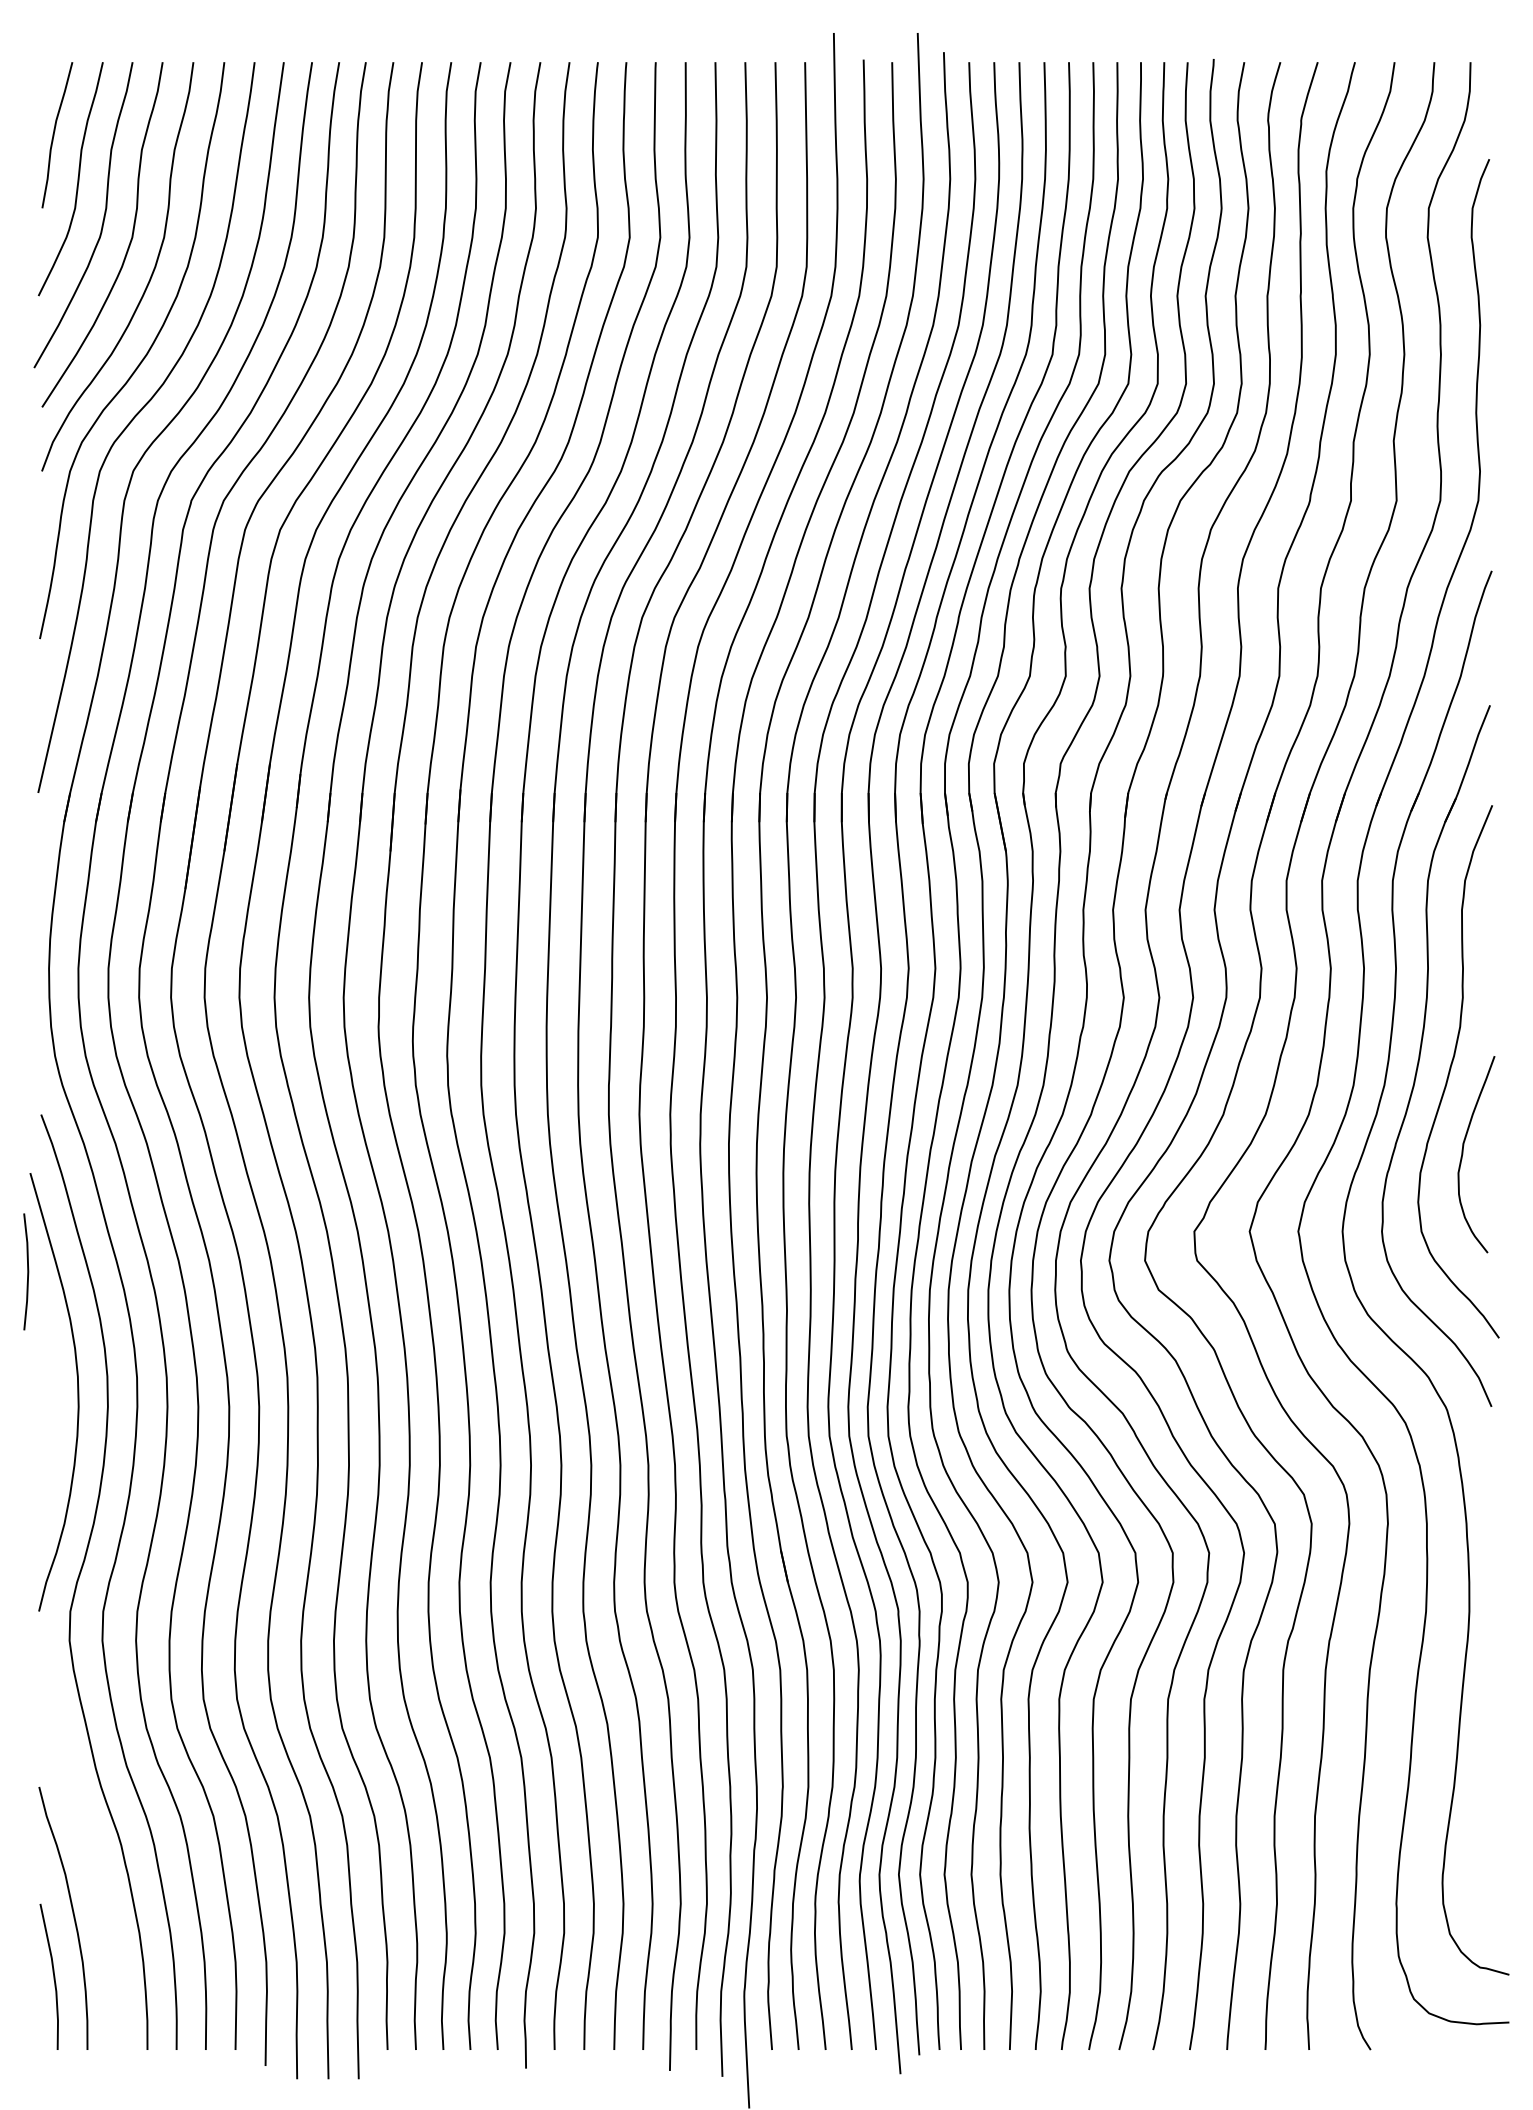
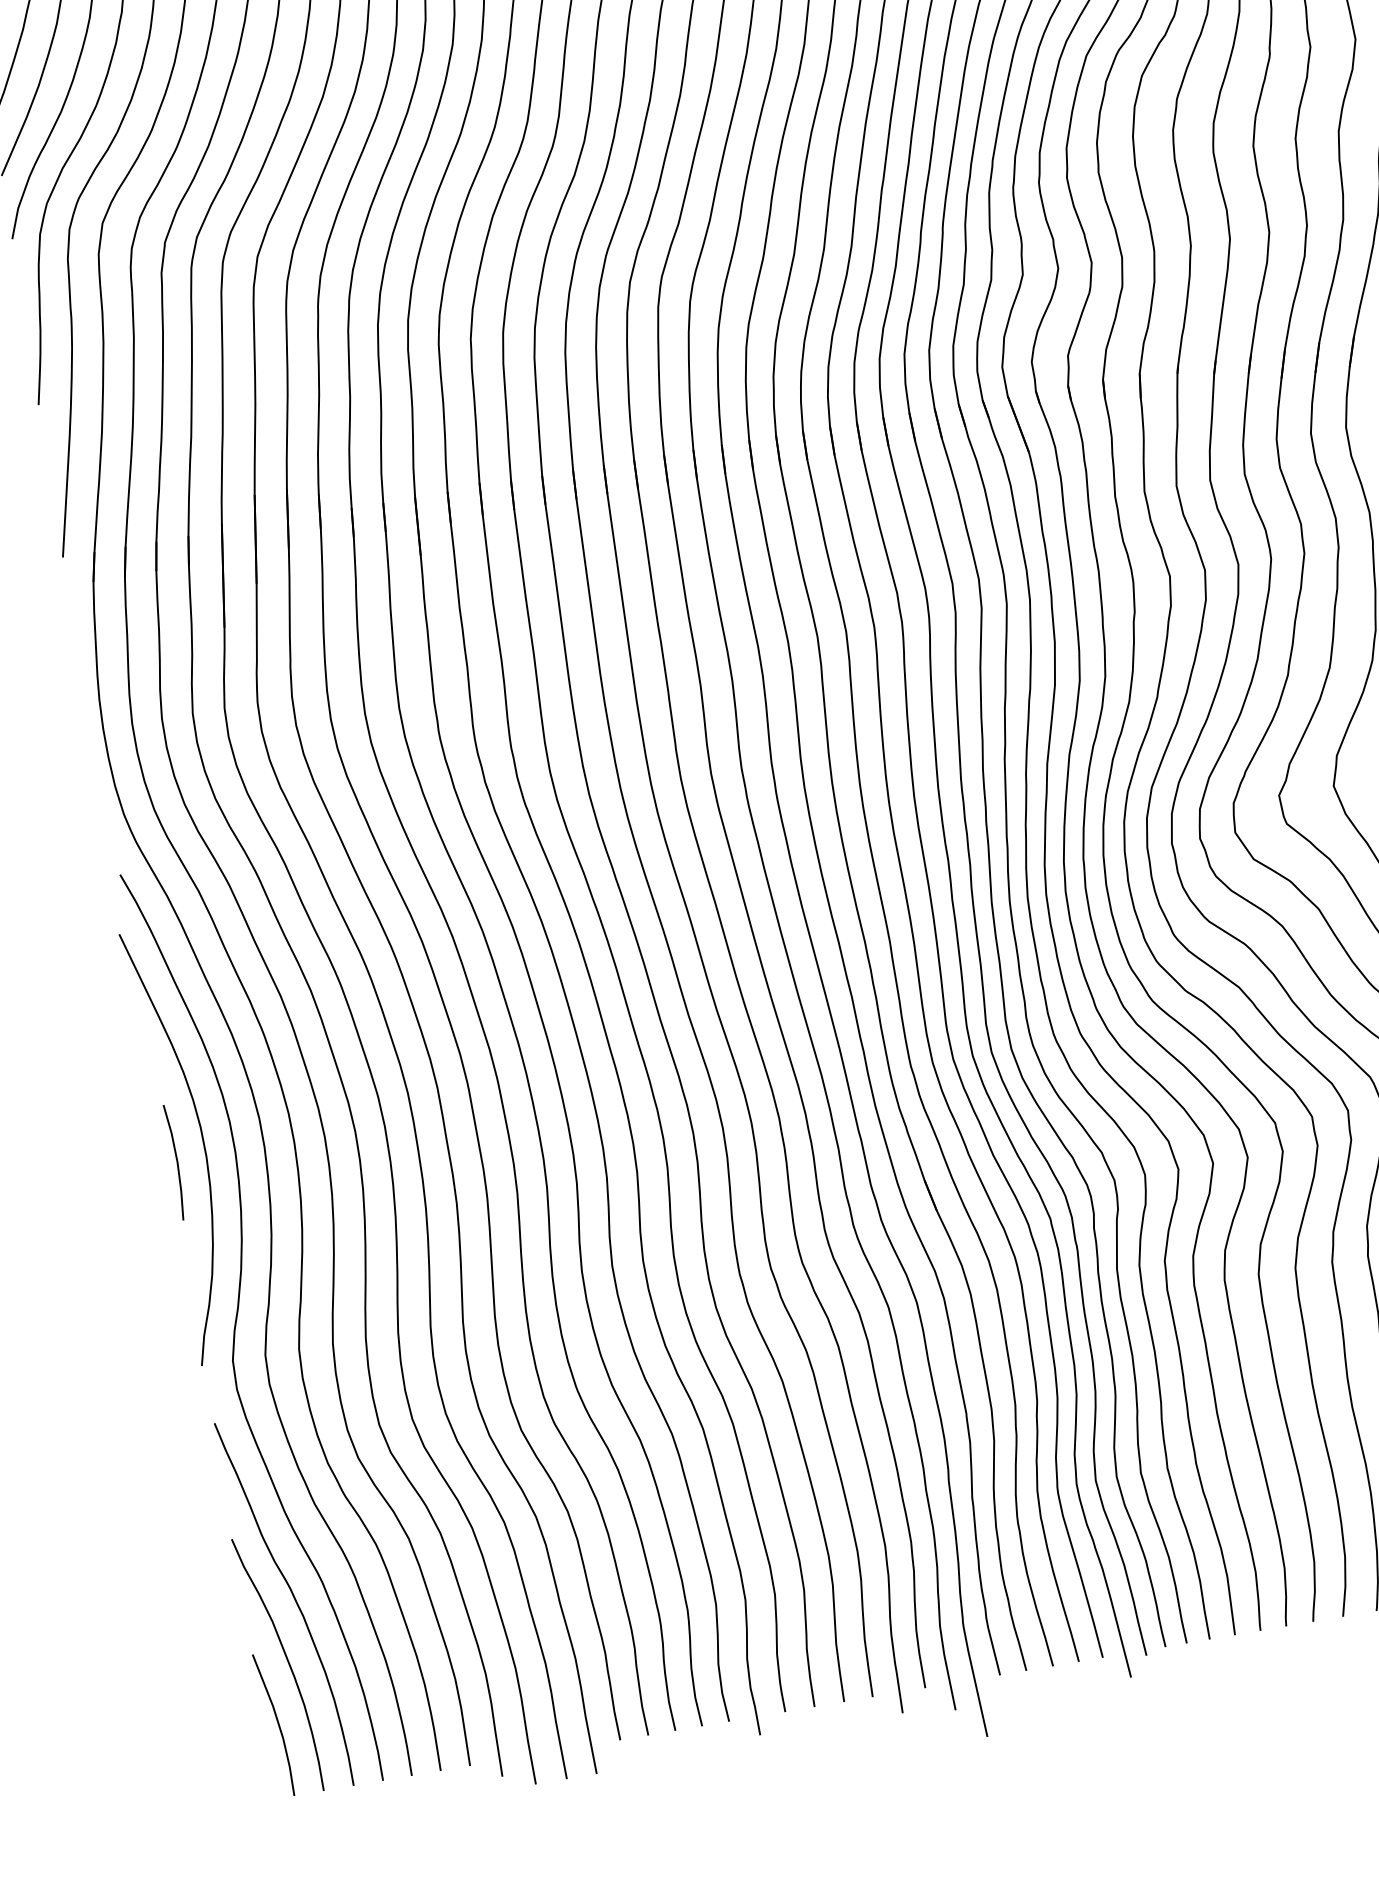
line: (27, 1271) -> (176, 1161), moved
curve: (90, 1857) -> (294, 1600), added

